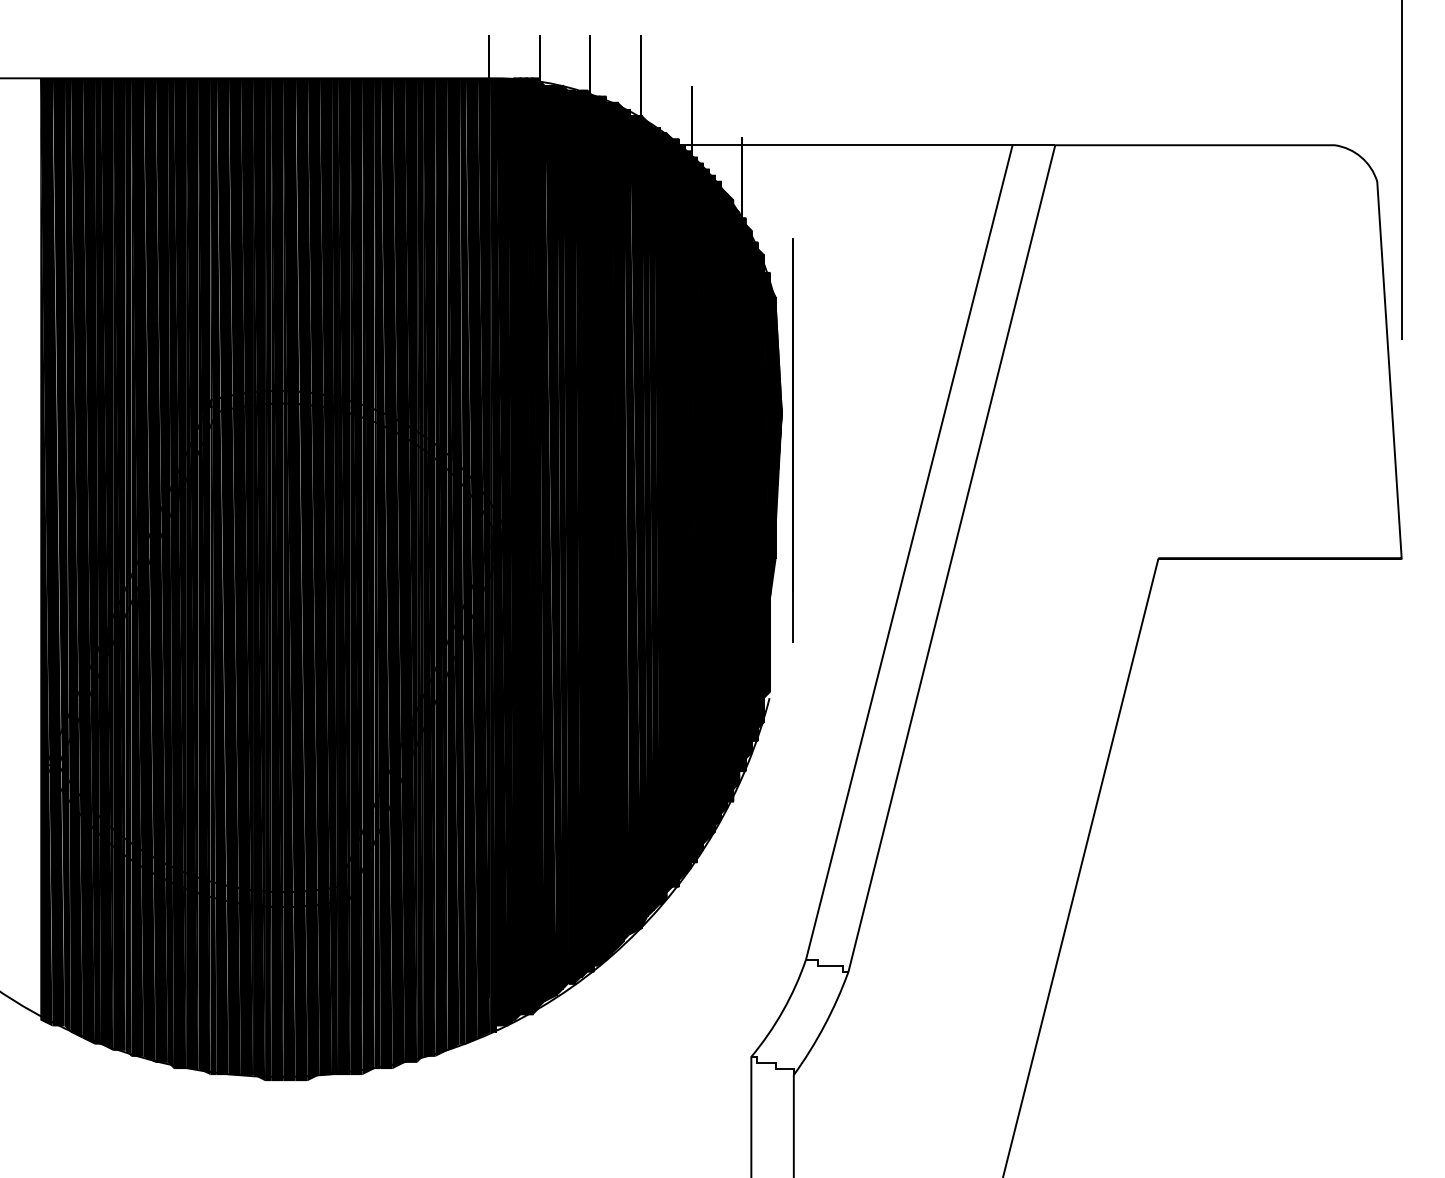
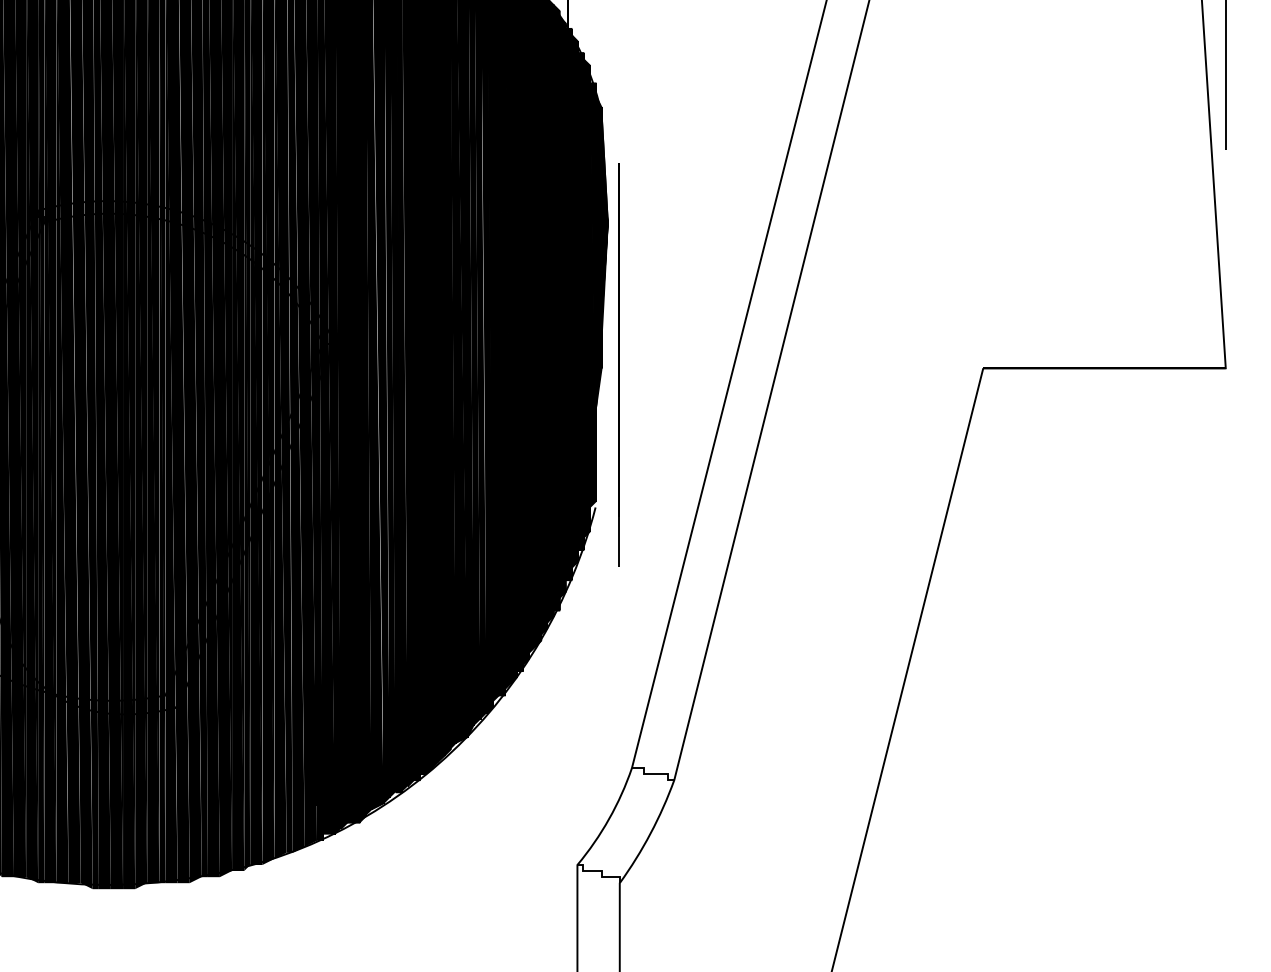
line: (792, 440) -> (618, 365), moved

